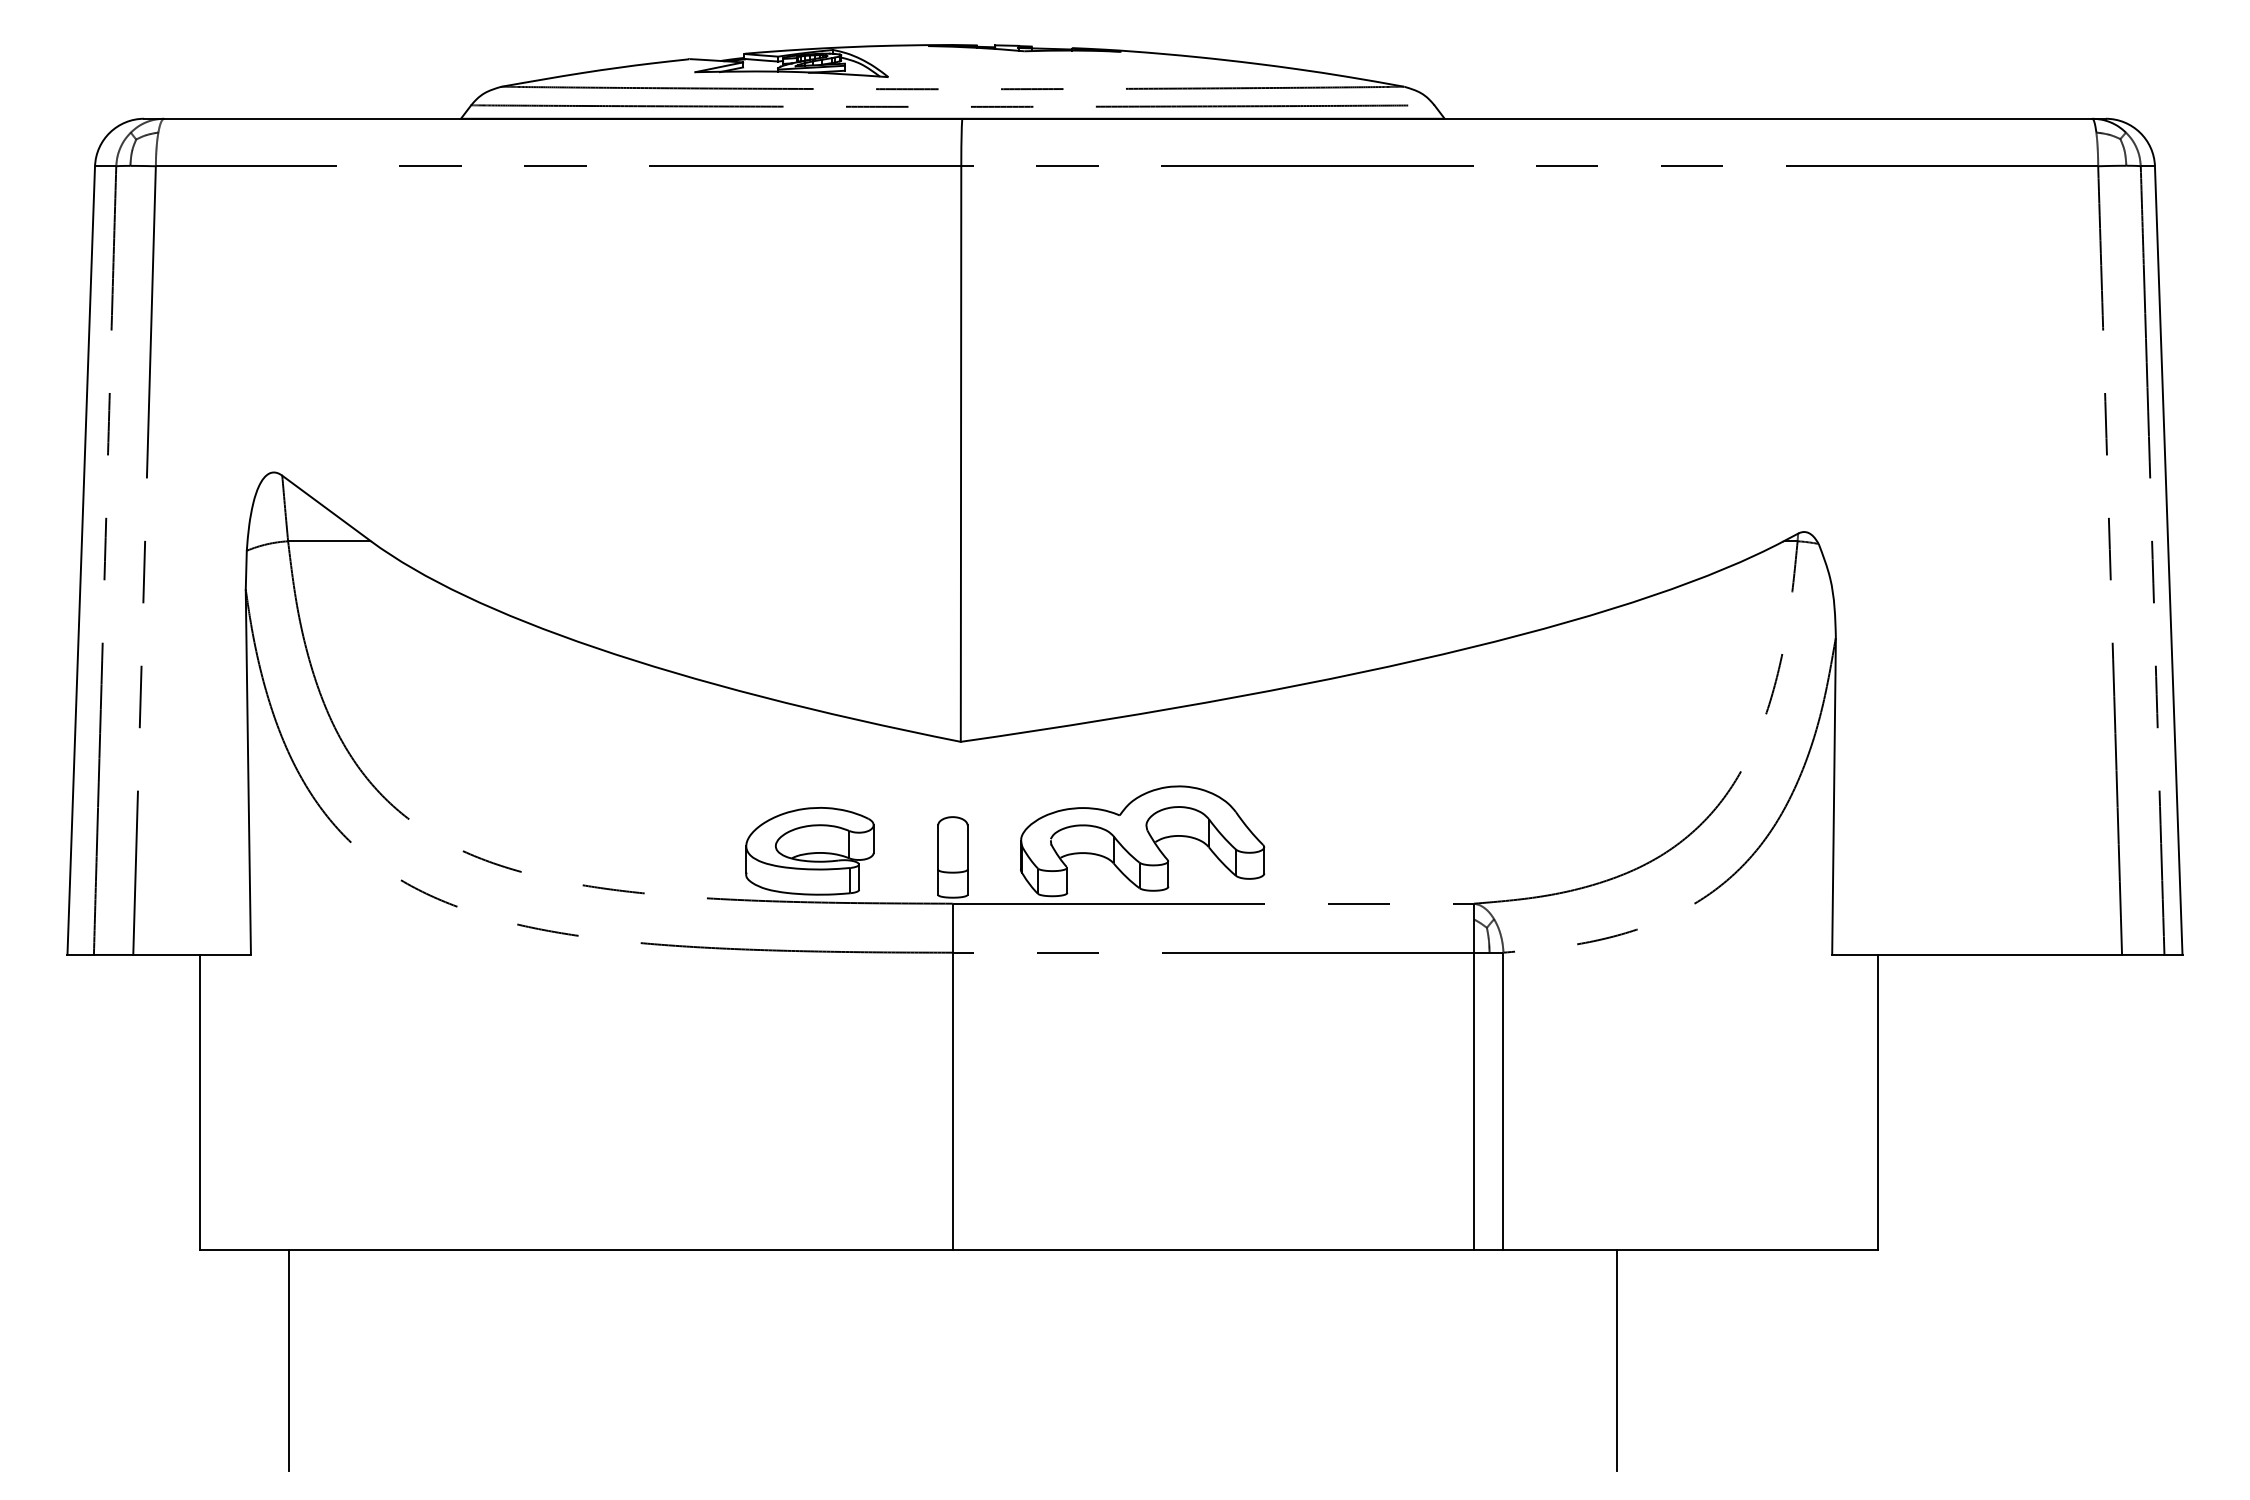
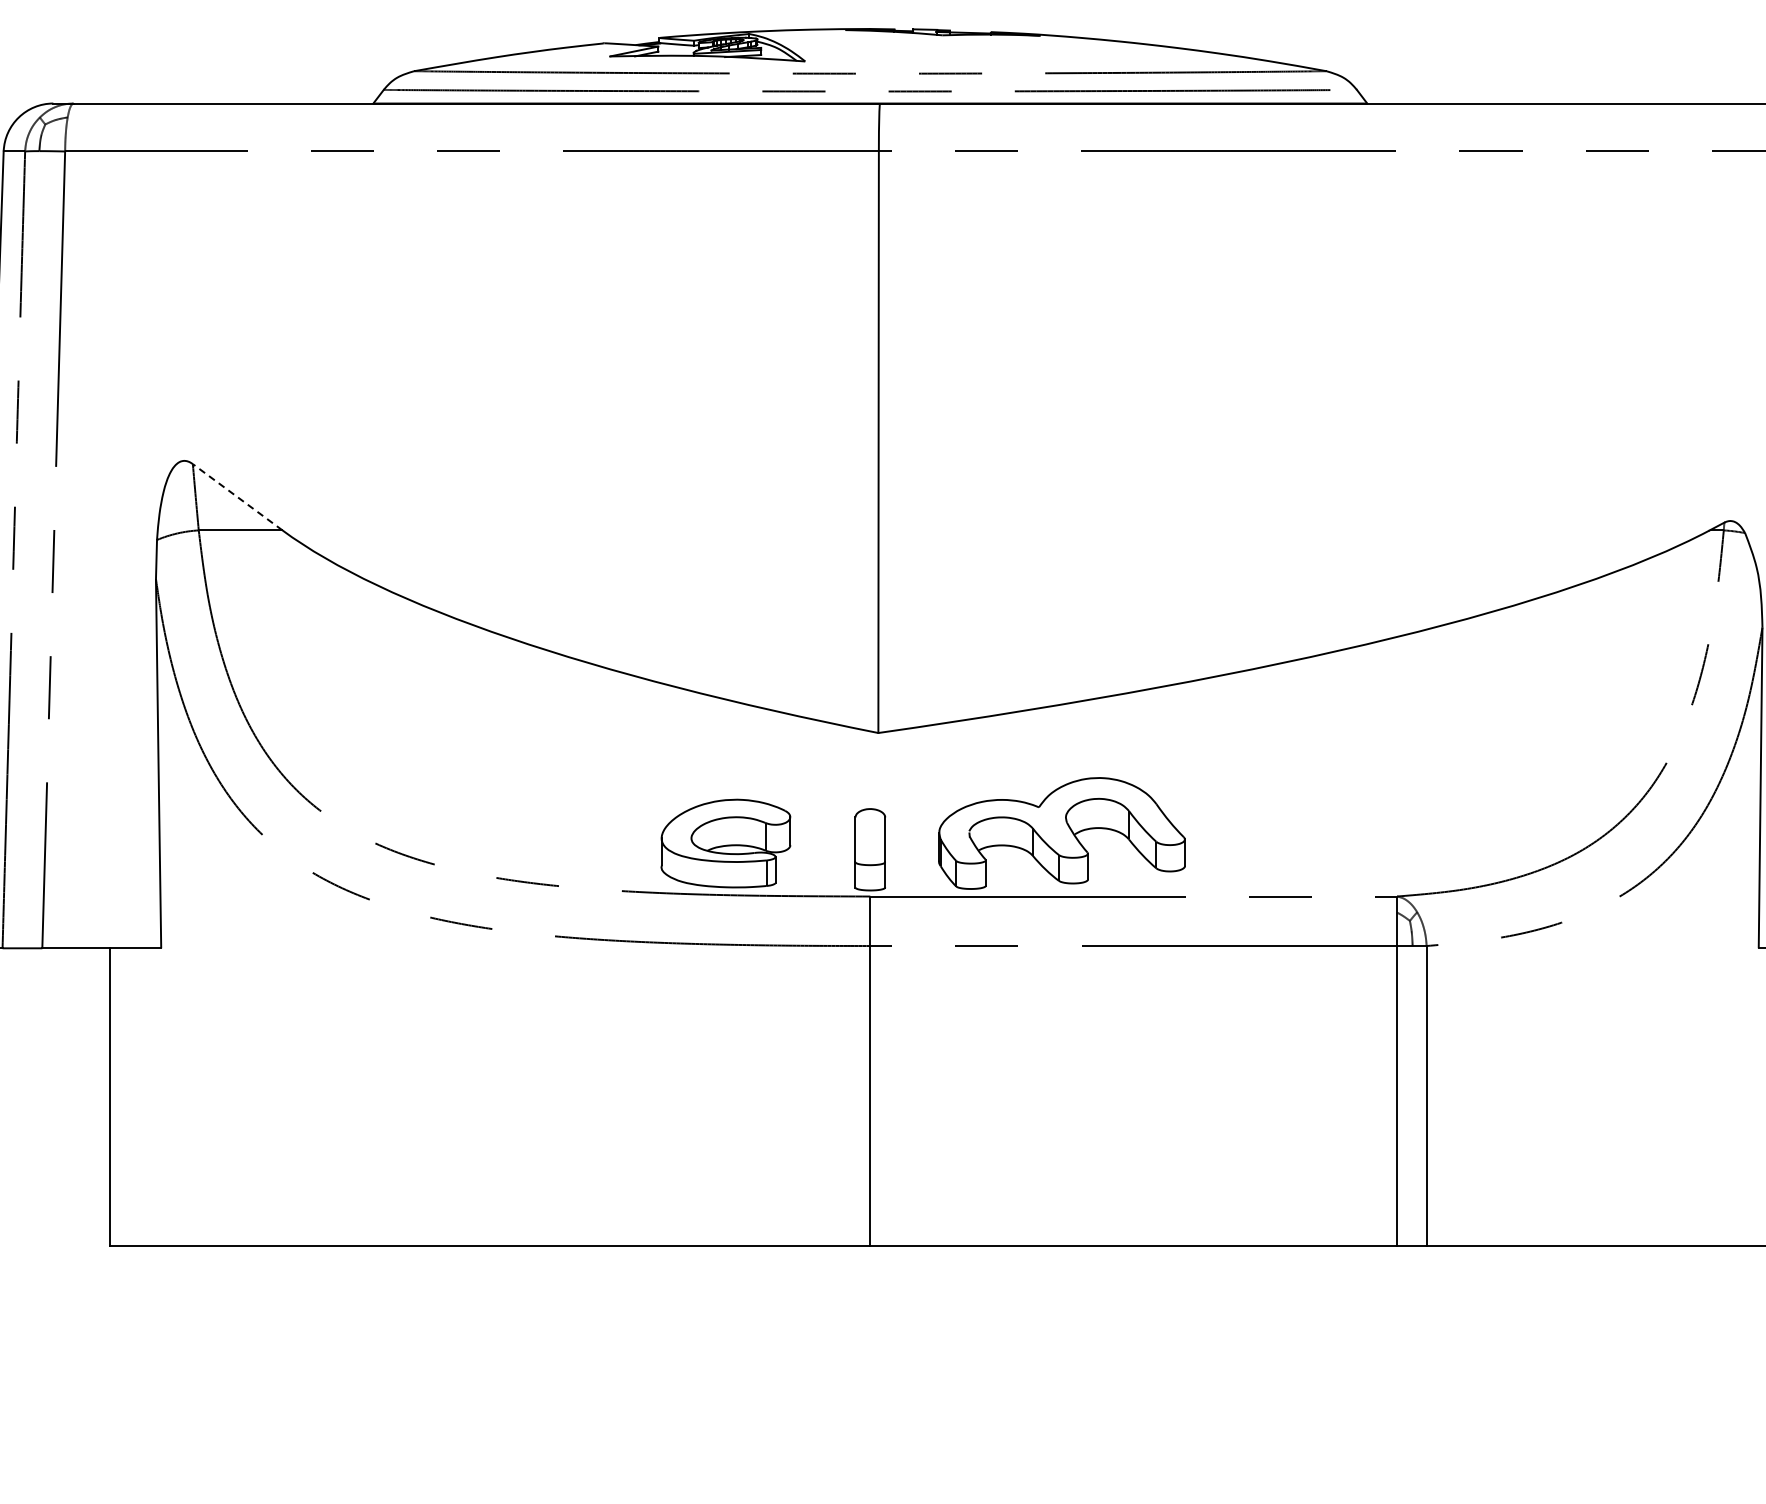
line: (326, 508) -> (237, 497), solid -> dashed
line: (288, 1360) -> (199, 1358), removed
line: (1616, 1360) -> (1540, 1358), removed

